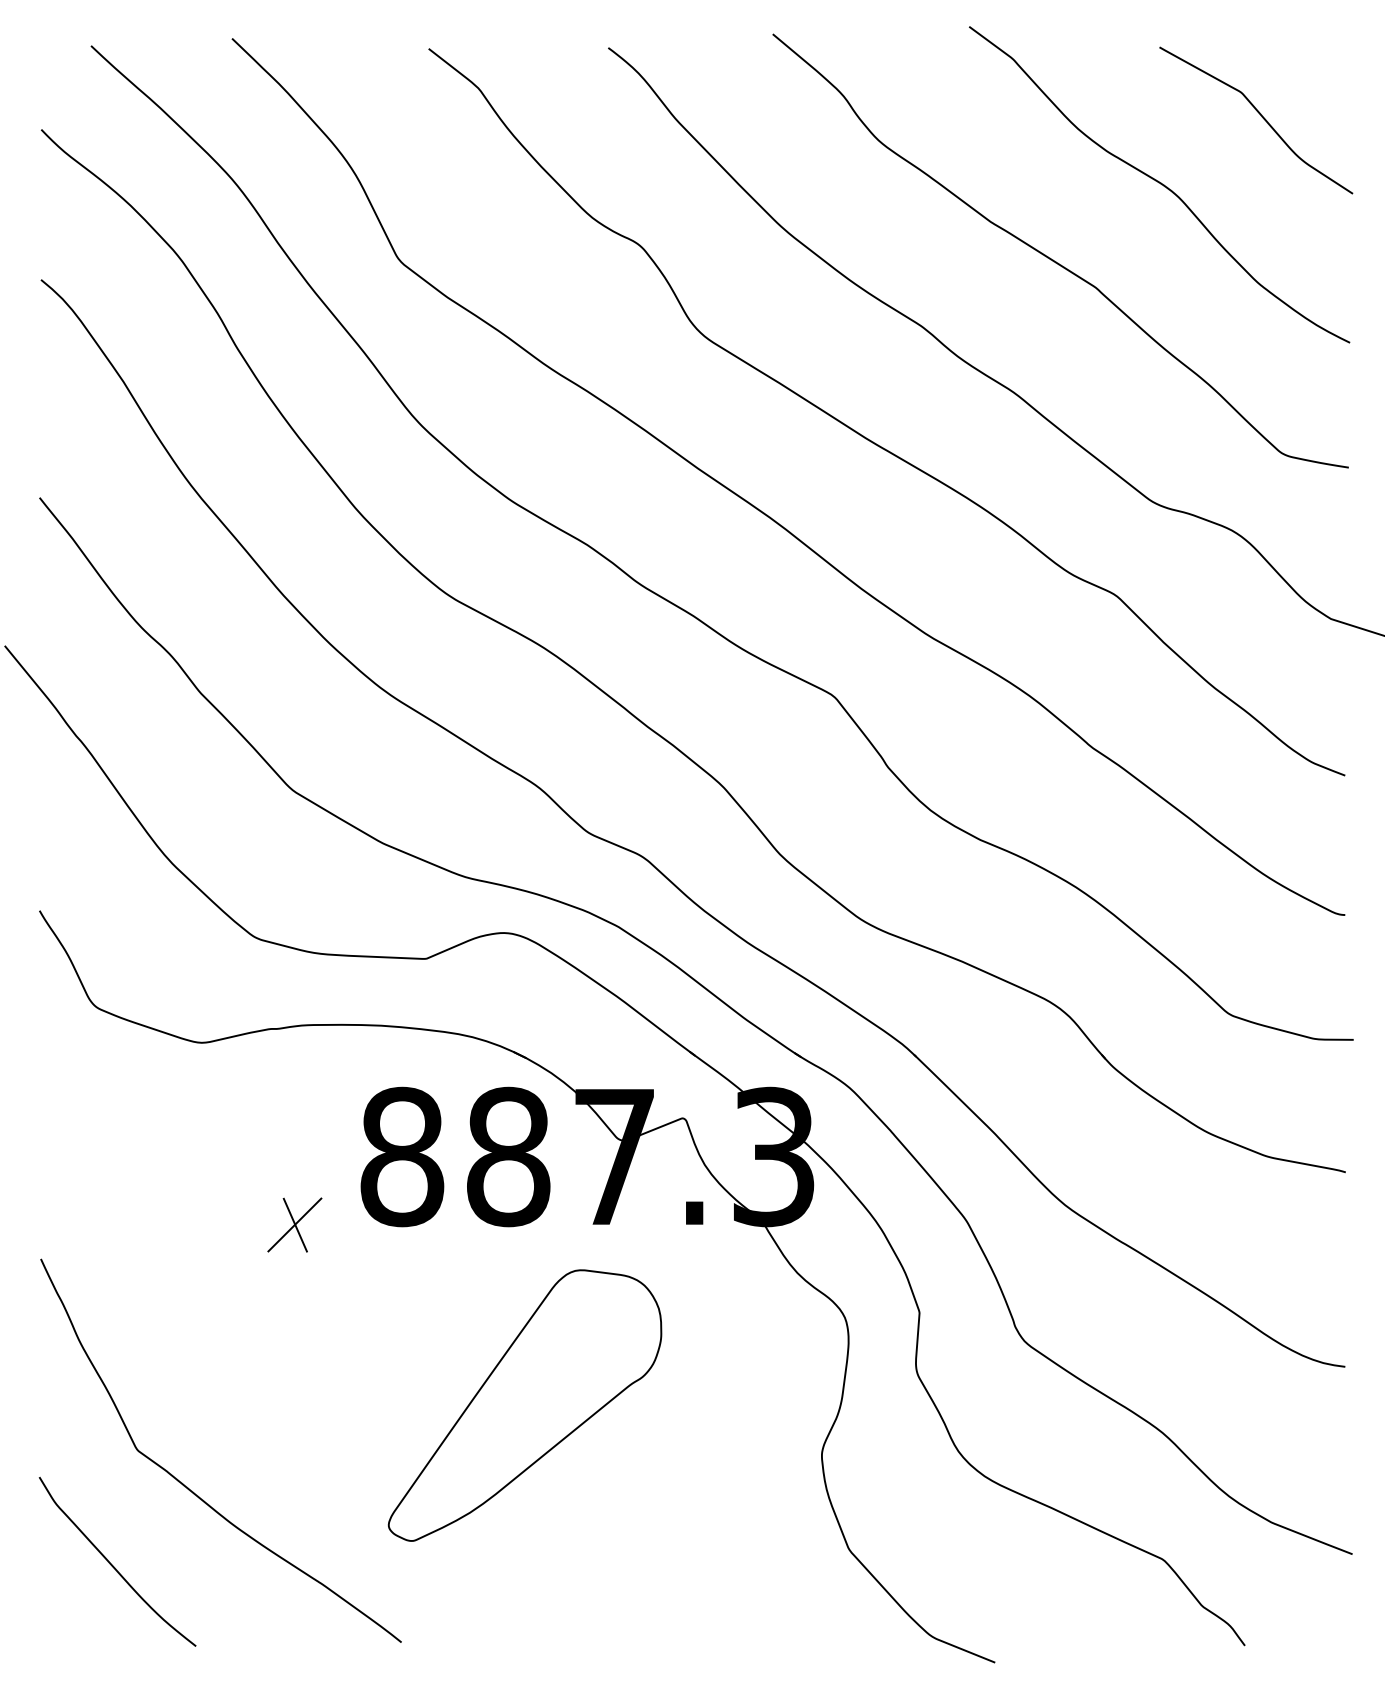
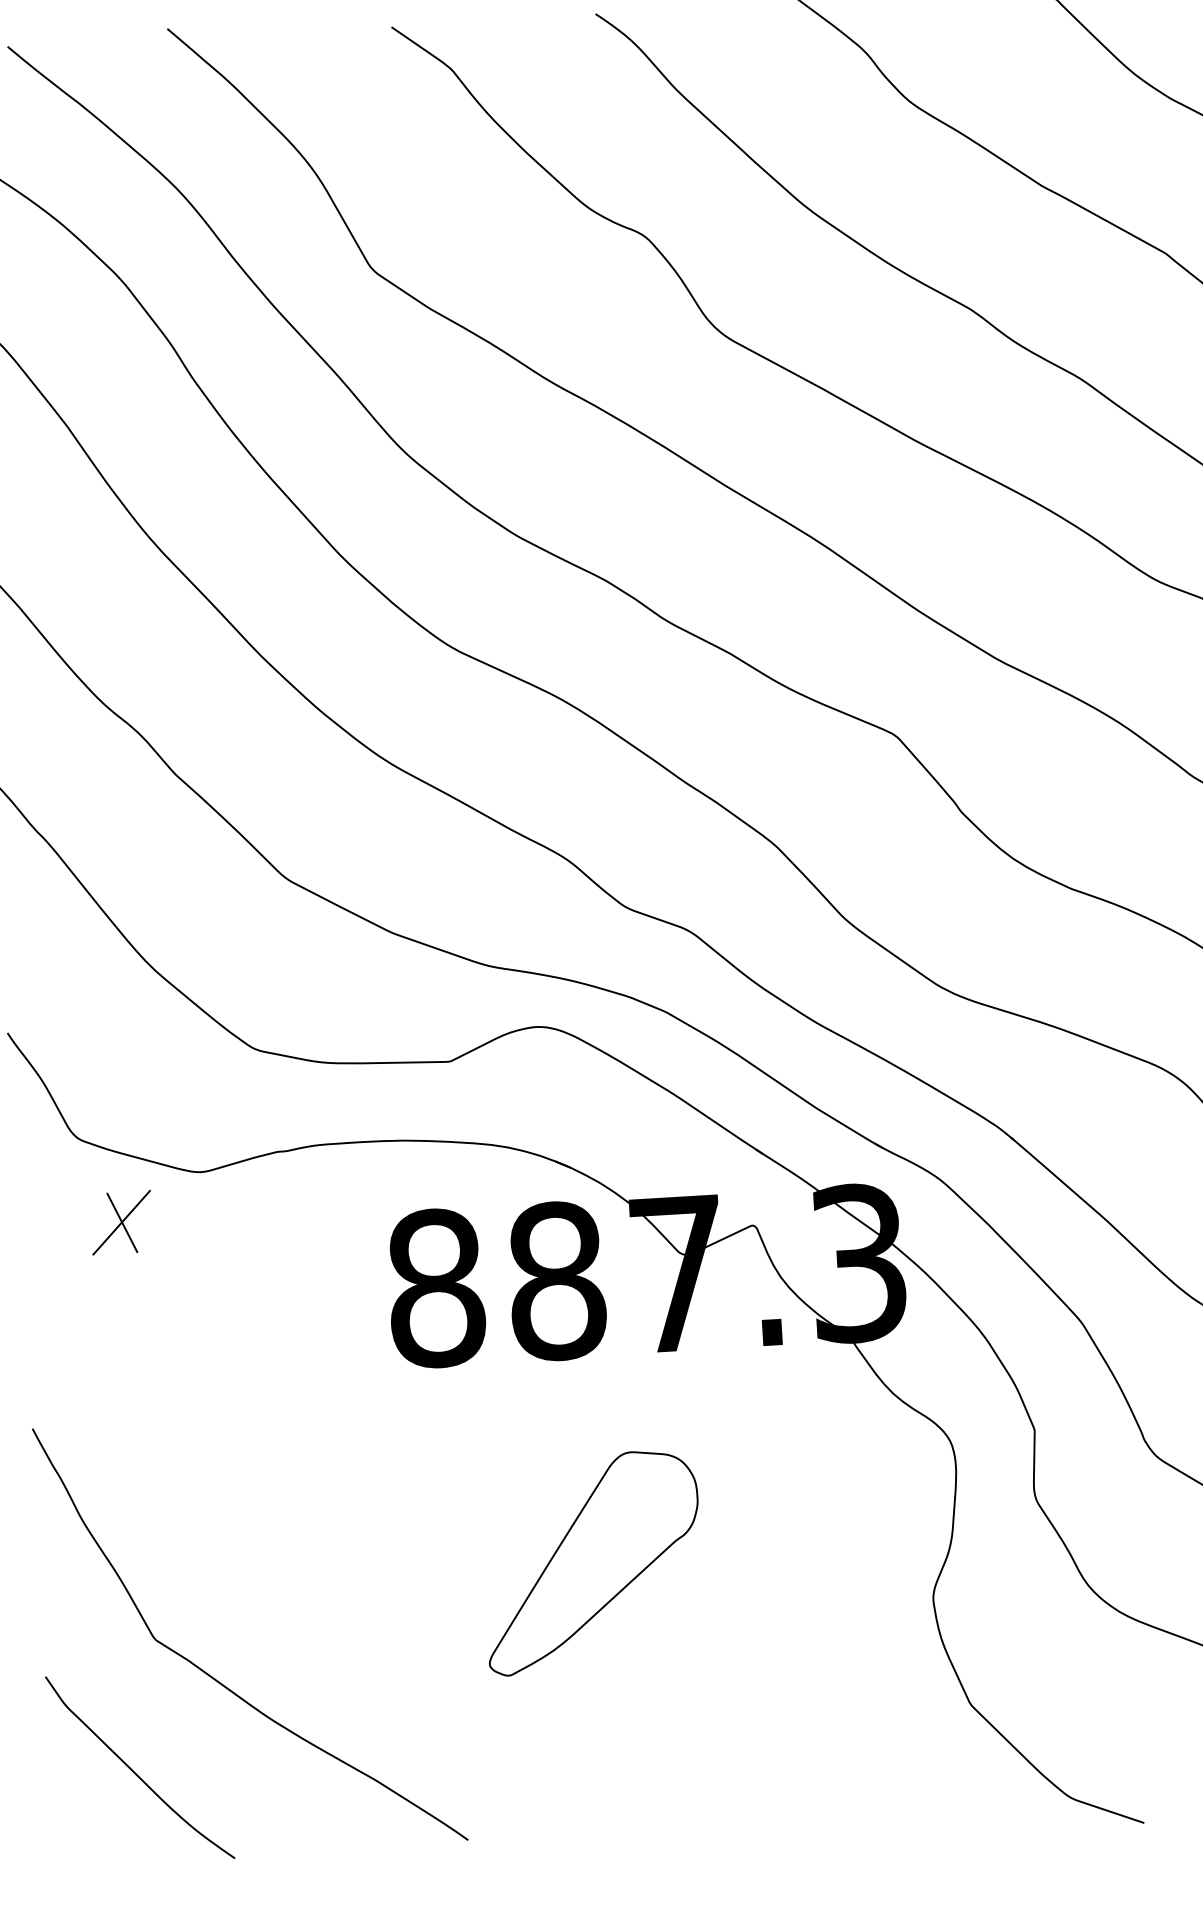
part: (294, 1224) -> (121, 1222), moved
part: (524, 1405) -> (591, 1562), size x0.7

